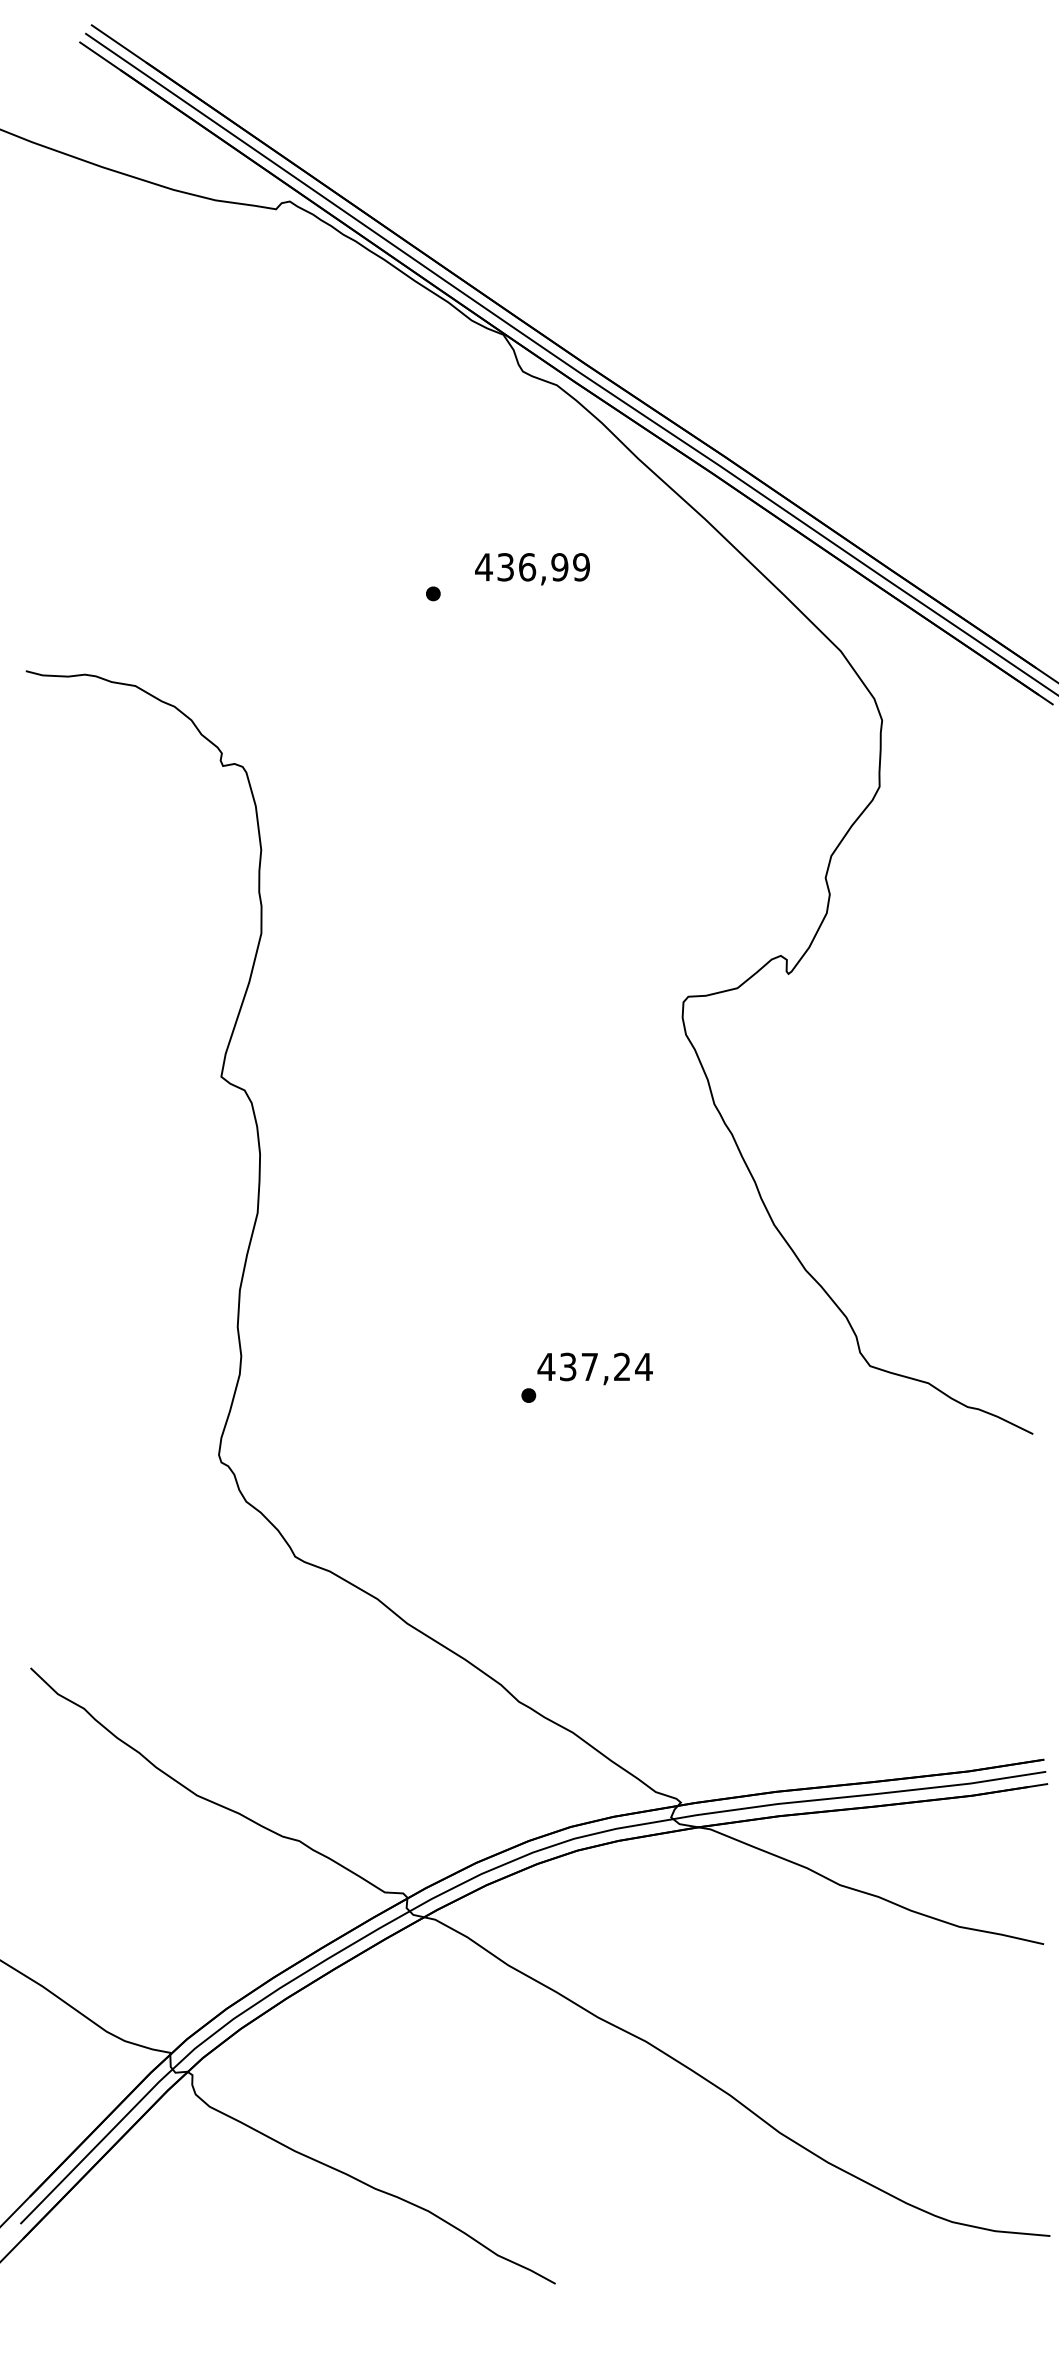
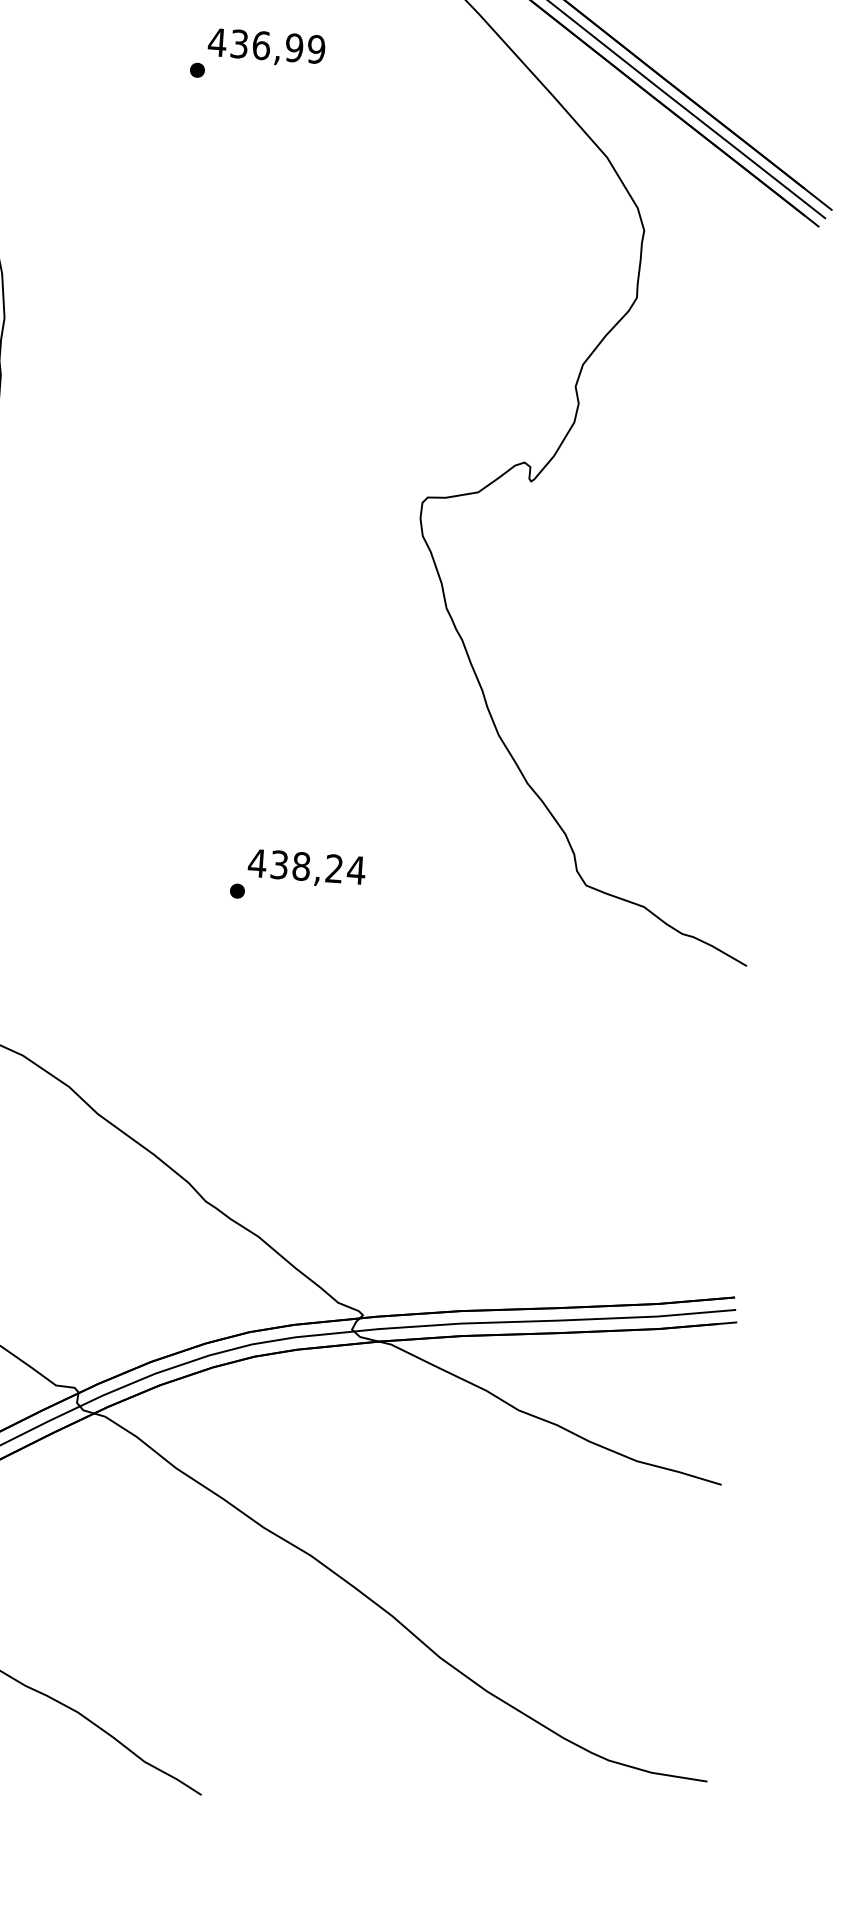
text: (532, 569) -> (266, 48), moved
text: (589, 1366) -> (301, 865), 437,24 -> 438,24

